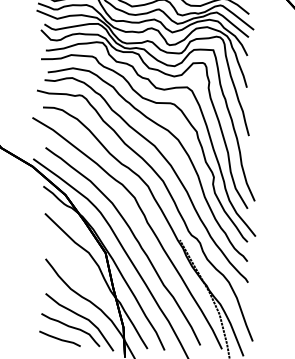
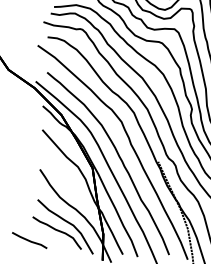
line: (59, 338) -> (29, 240), moved

